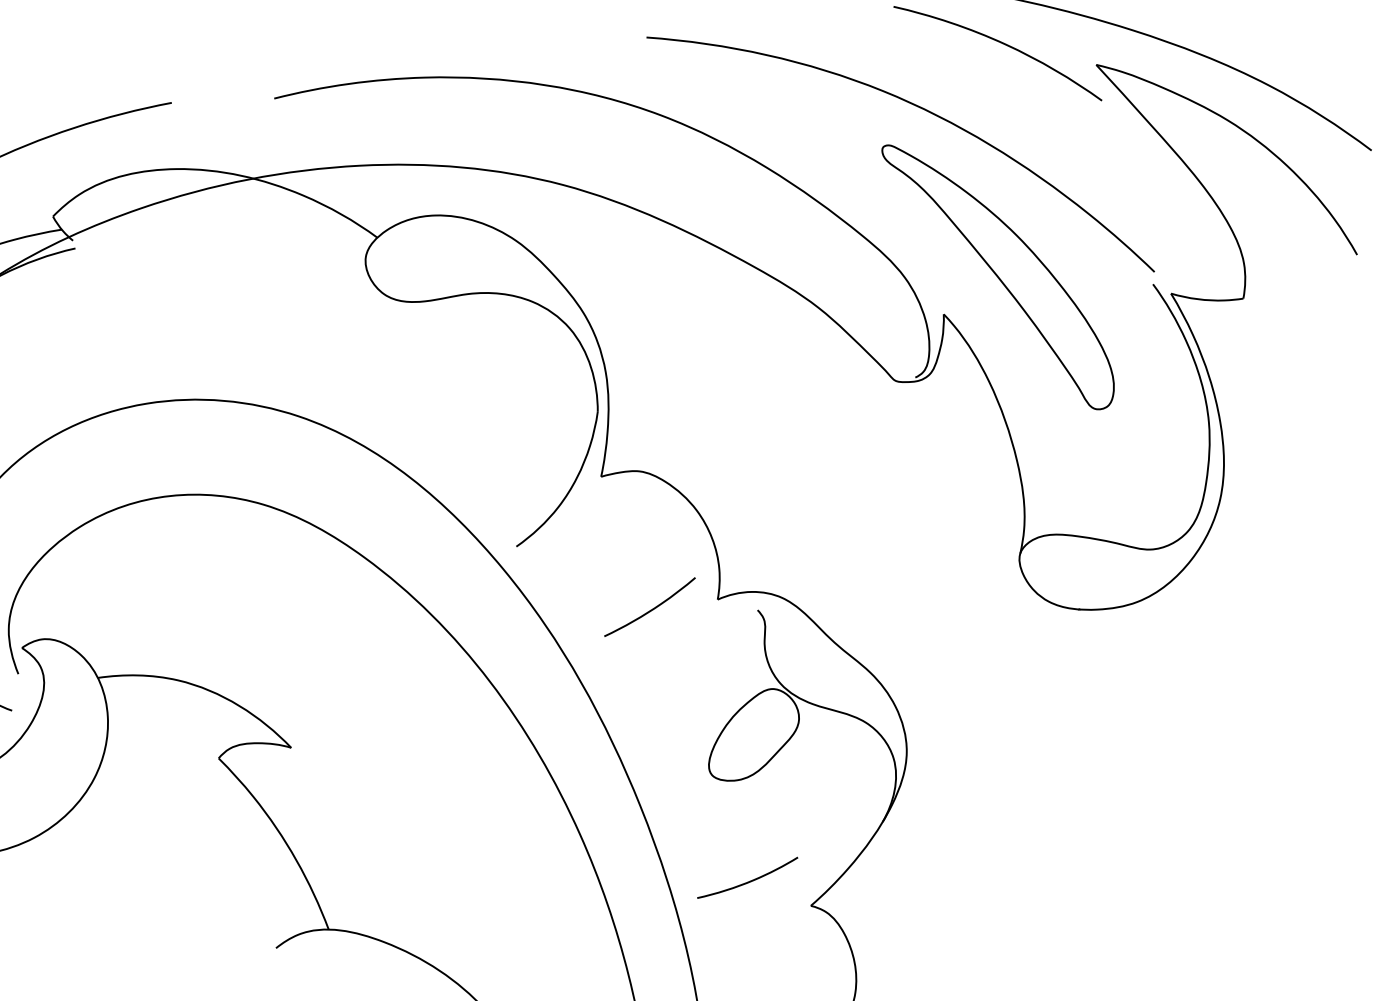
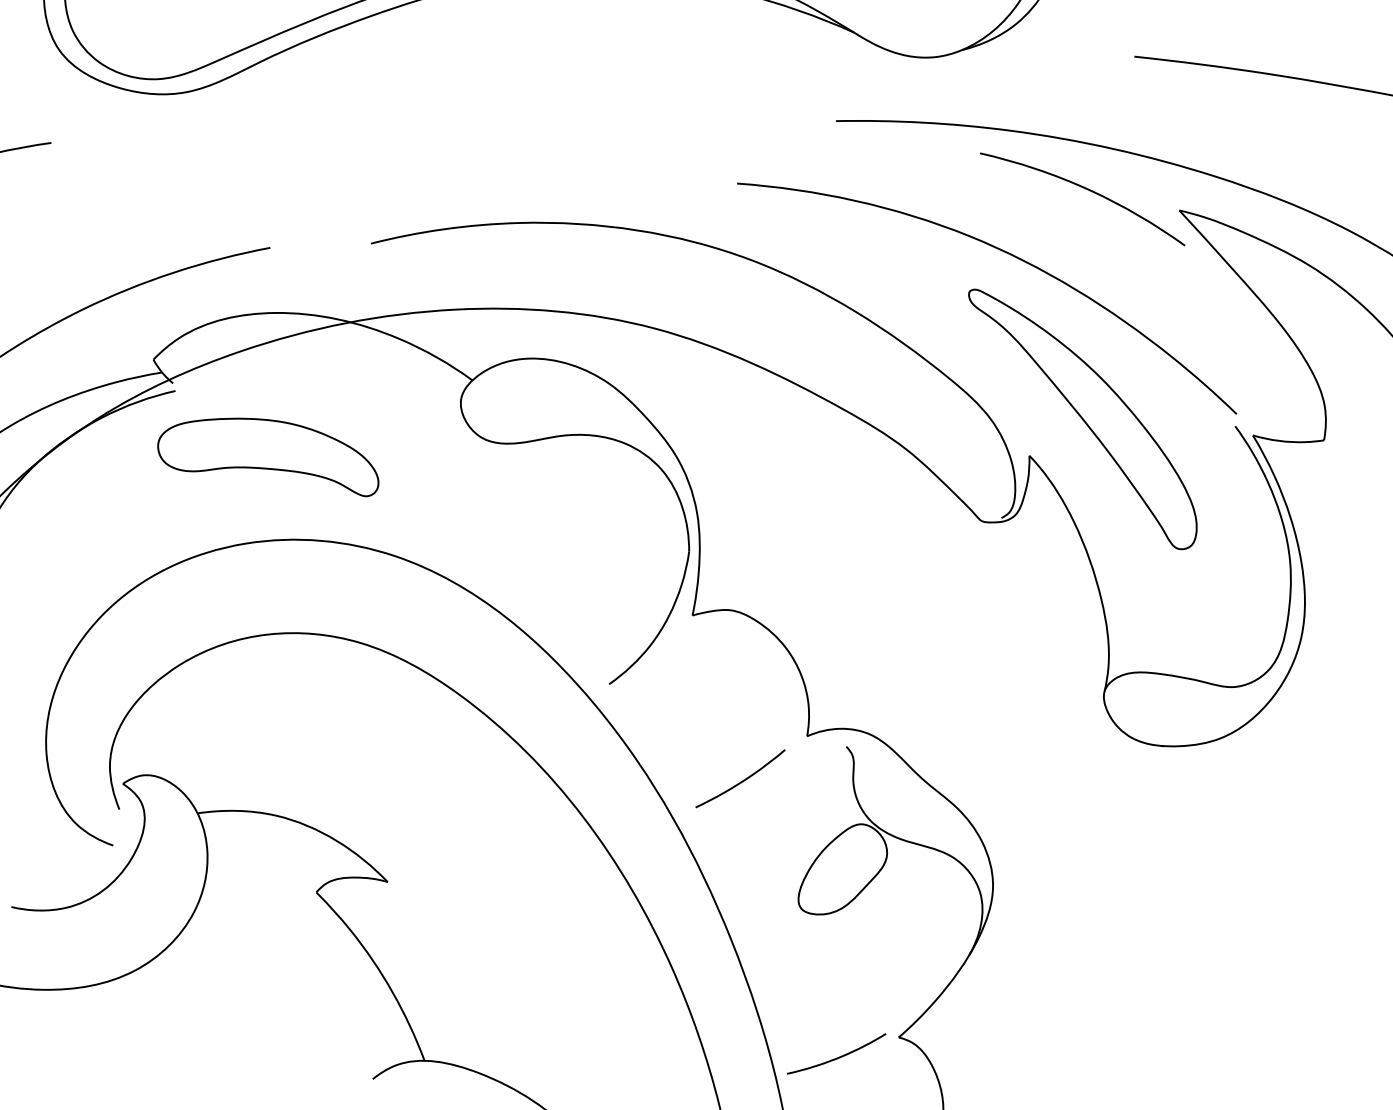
part: (169, 316) -> (268, 457), added
curve: (652, 608) -> (742, 780), moved
curve: (747, 881) -> (836, 1057), moved

